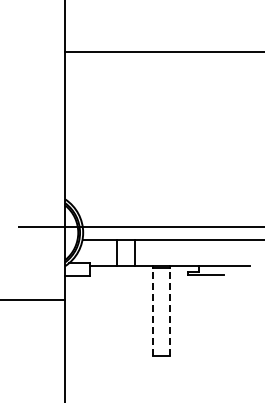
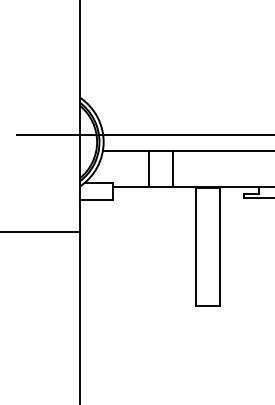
line: (152, 311) -> (196, 247), dashed -> solid
line: (170, 311) -> (220, 247), dashed -> solid

